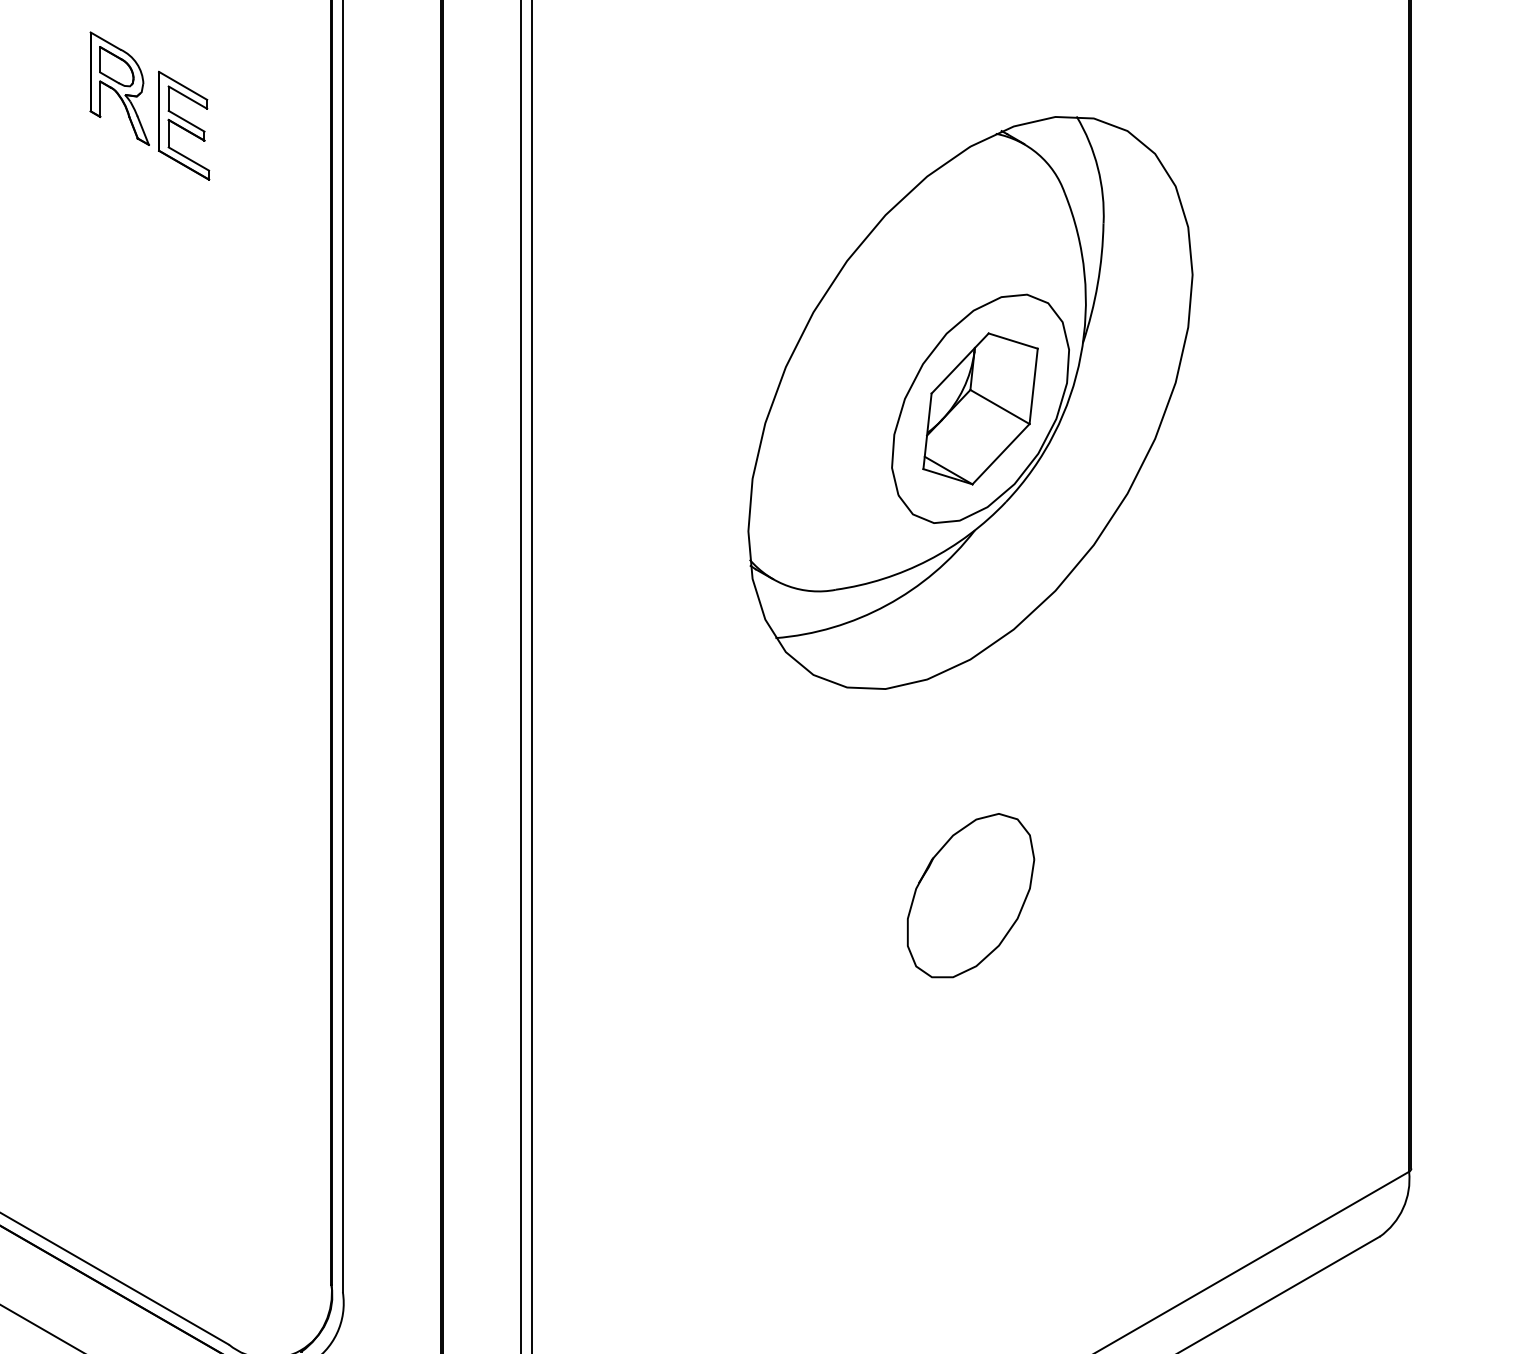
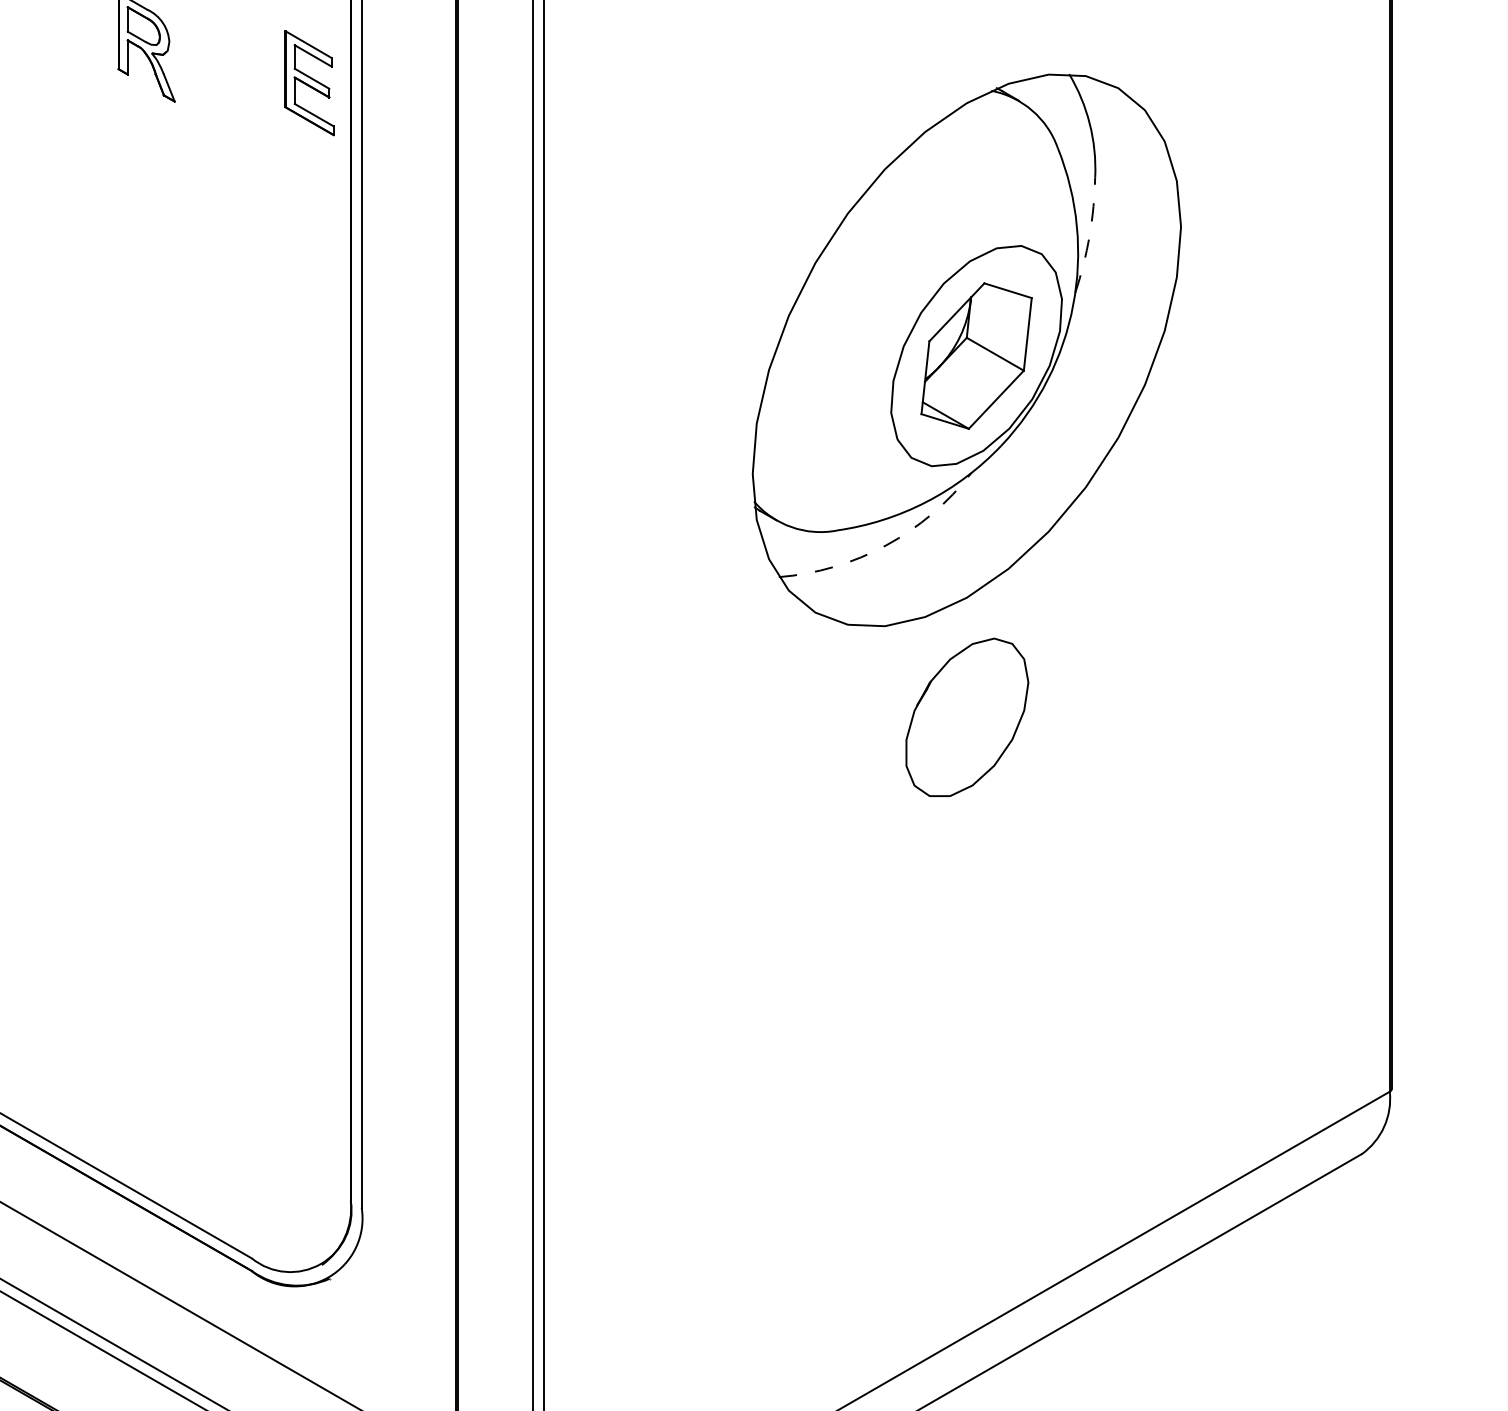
part: (183, 126) -> (309, 83), moved
arc: (1097, 283) -> (1089, 235), solid -> dashed
arc: (887, 605) -> (886, 545), solid -> dashed
part: (971, 894) -> (967, 716), moved

